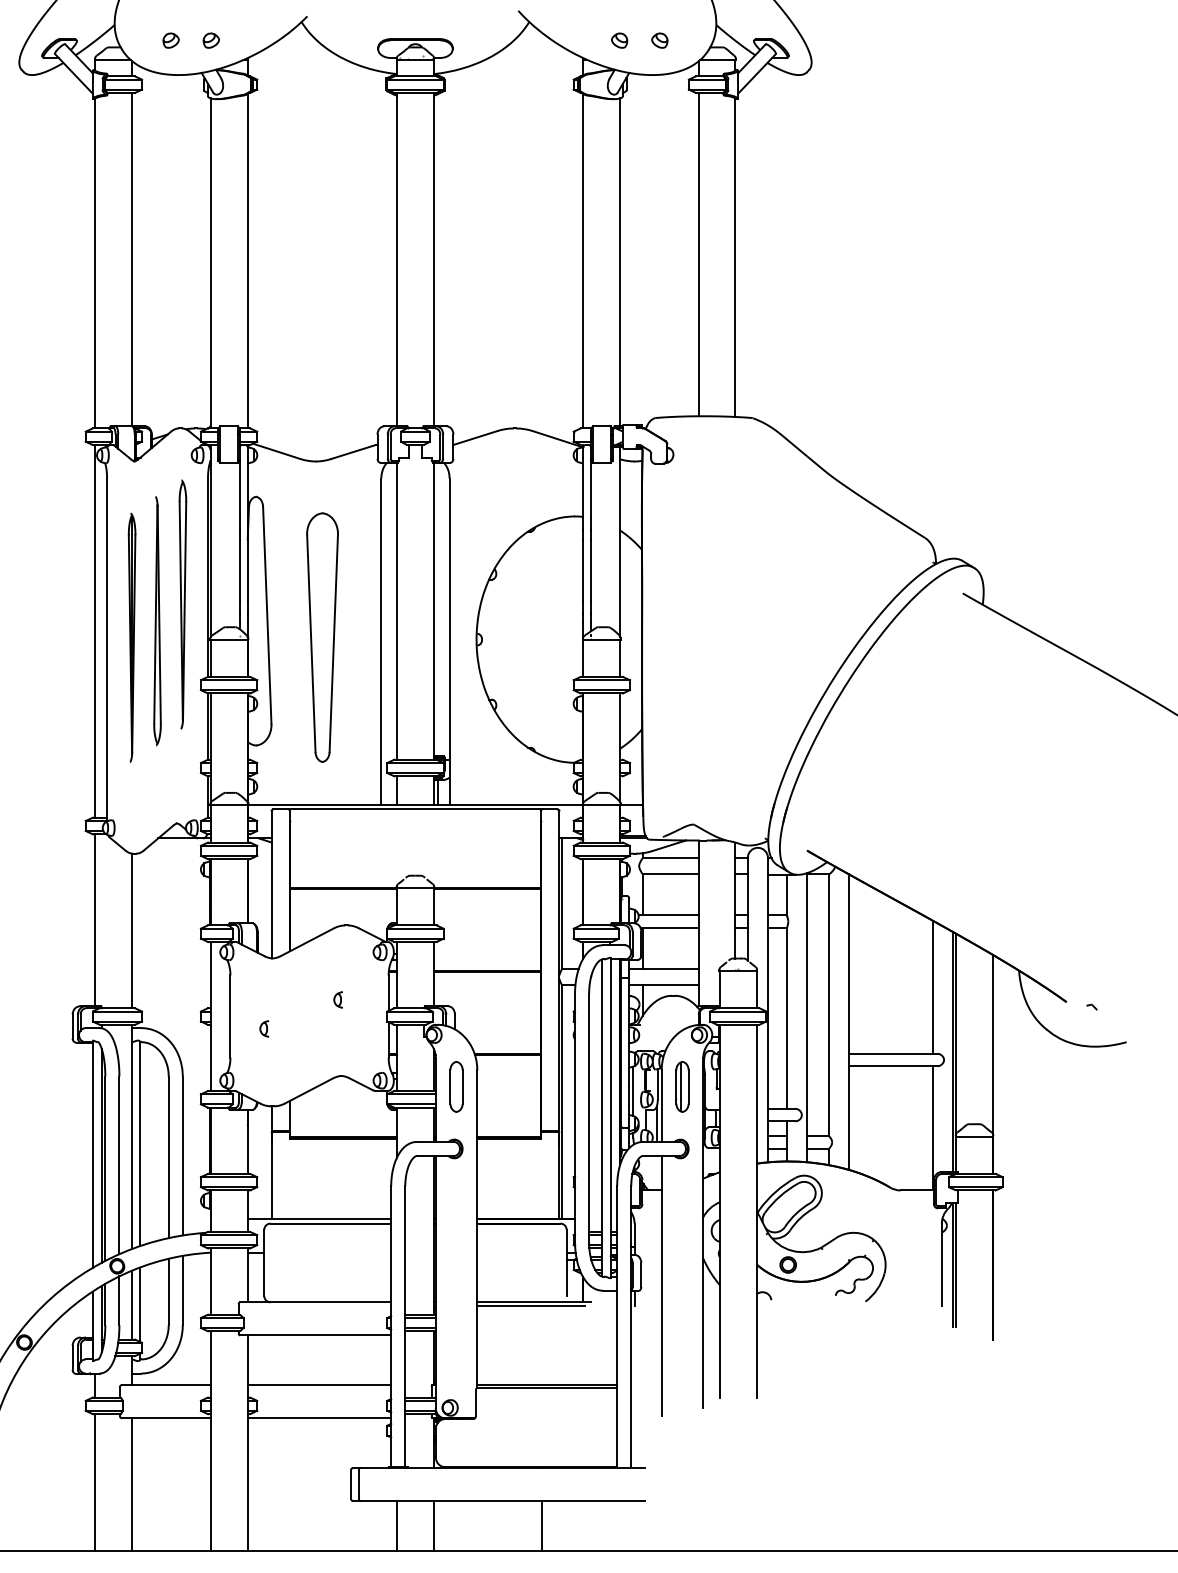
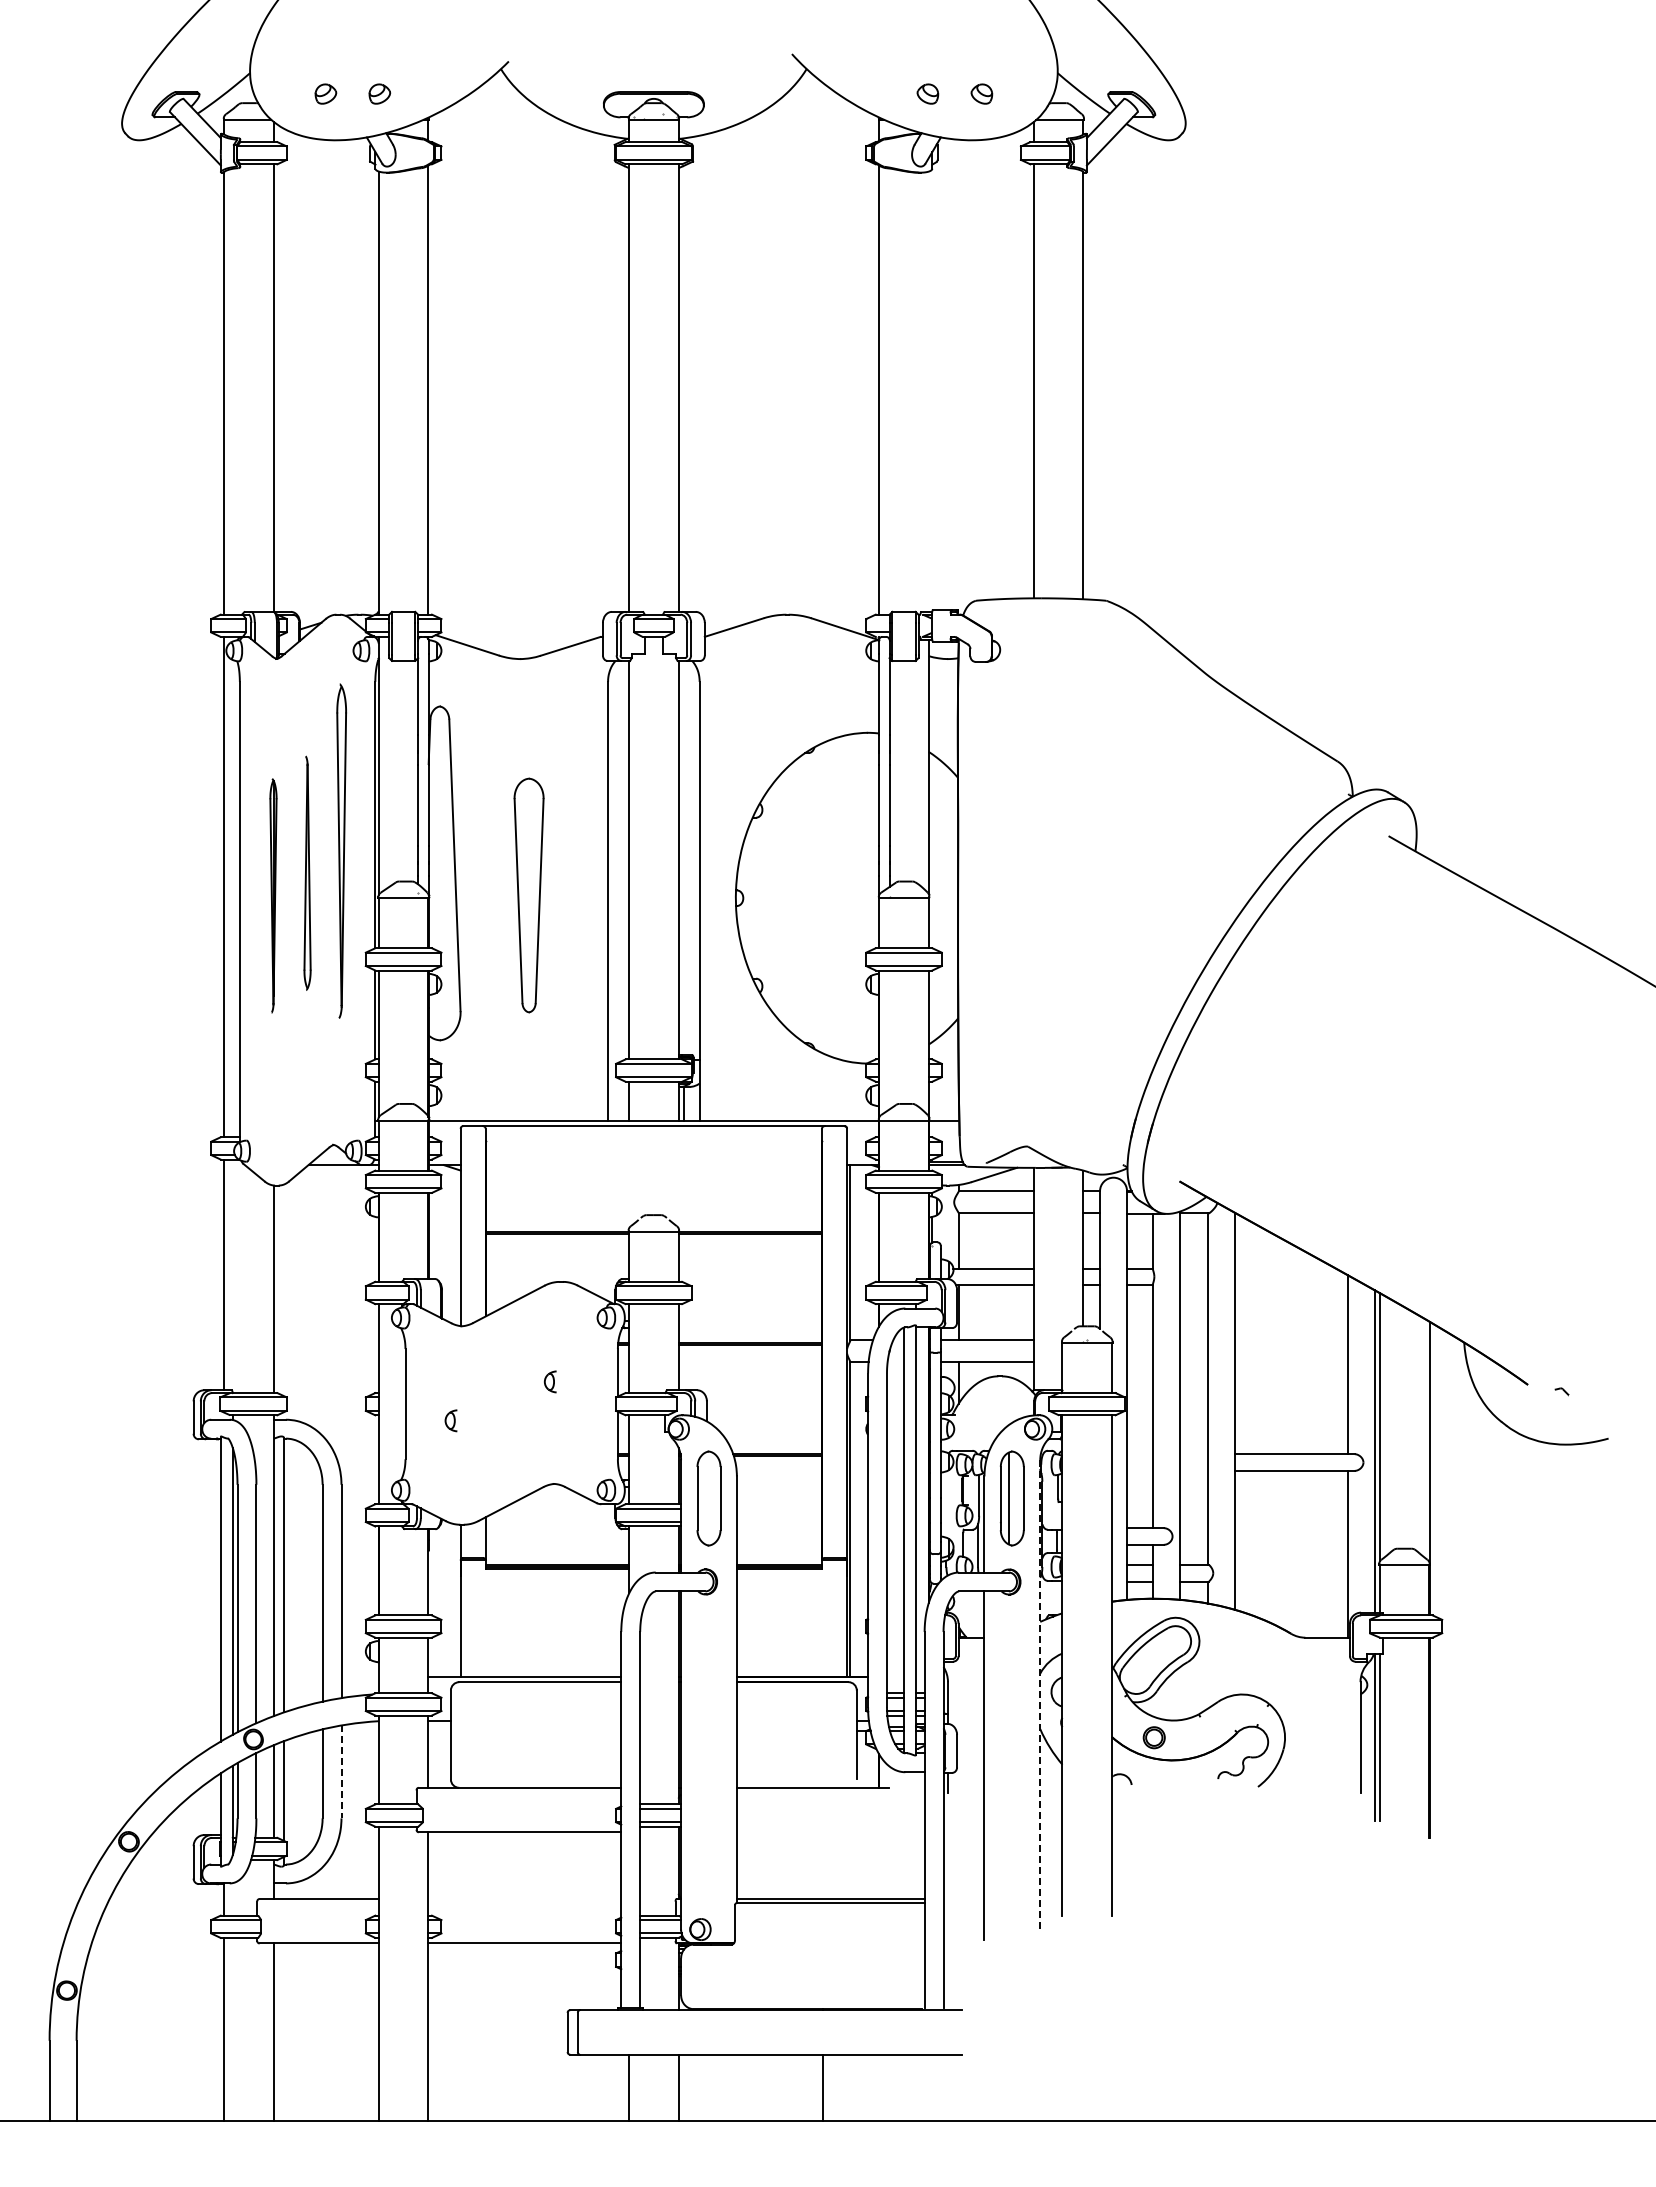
line: (620, 262) -> (928, 391), removed
part: (157, 620) -> (307, 872), size x0.7
part: (132, 637) -> (273, 895), size x0.7
part: (322, 637) -> (528, 895), size x0.7
part: (456, 1086) -> (708, 1498), size x1.4
part: (682, 1086) -> (1012, 1498), size x1.4
line: (633, 1091) -> (946, 1504), removed
line: (703, 1232) -> (1040, 1694), solid -> dashed
line: (182, 1290) -> (341, 1772), solid -> dashed
line: (531, 1306) -> (809, 1793), removed
line: (319, 1385) -> (524, 1899), removed

